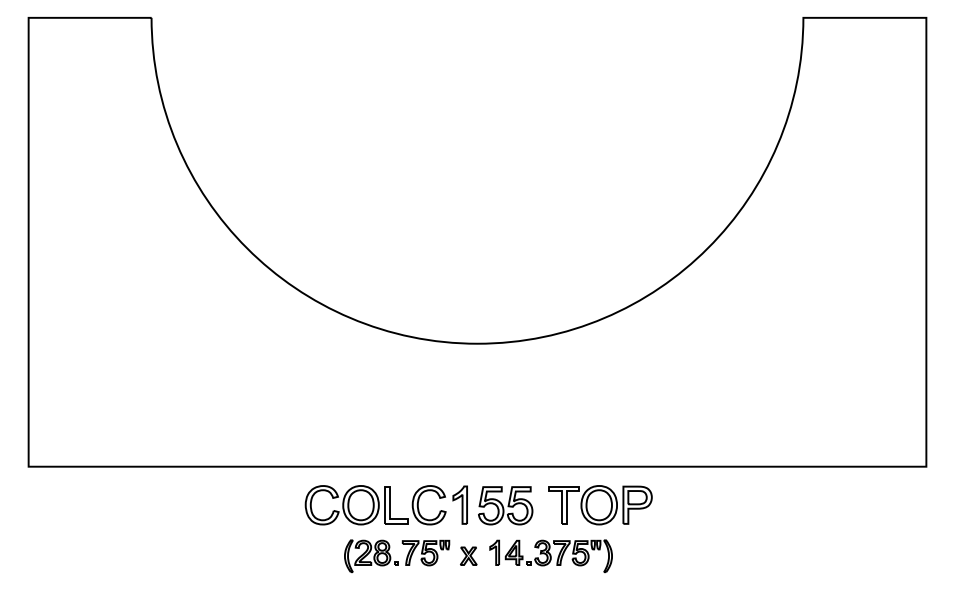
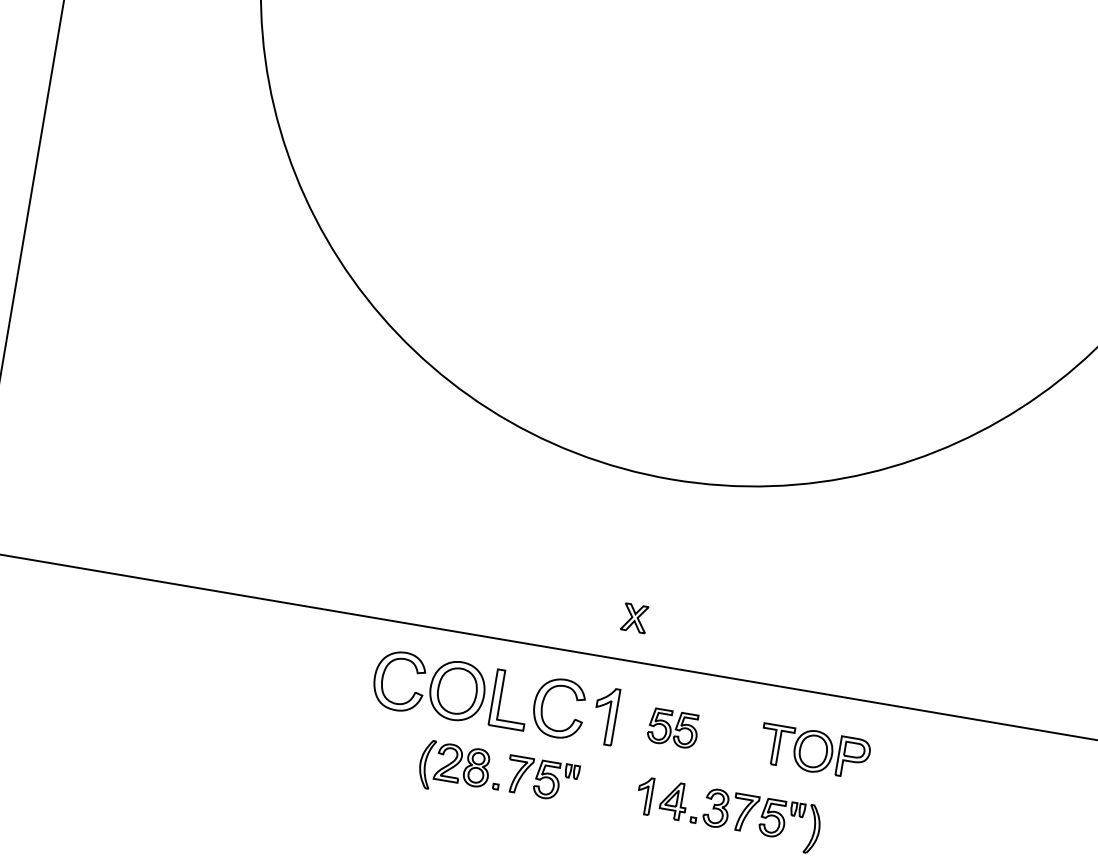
part: (505, 505) -> (672, 727), size x0.6
part: (600, 505) -> (814, 751), size x0.7
part: (468, 555) -> (634, 617), moved

